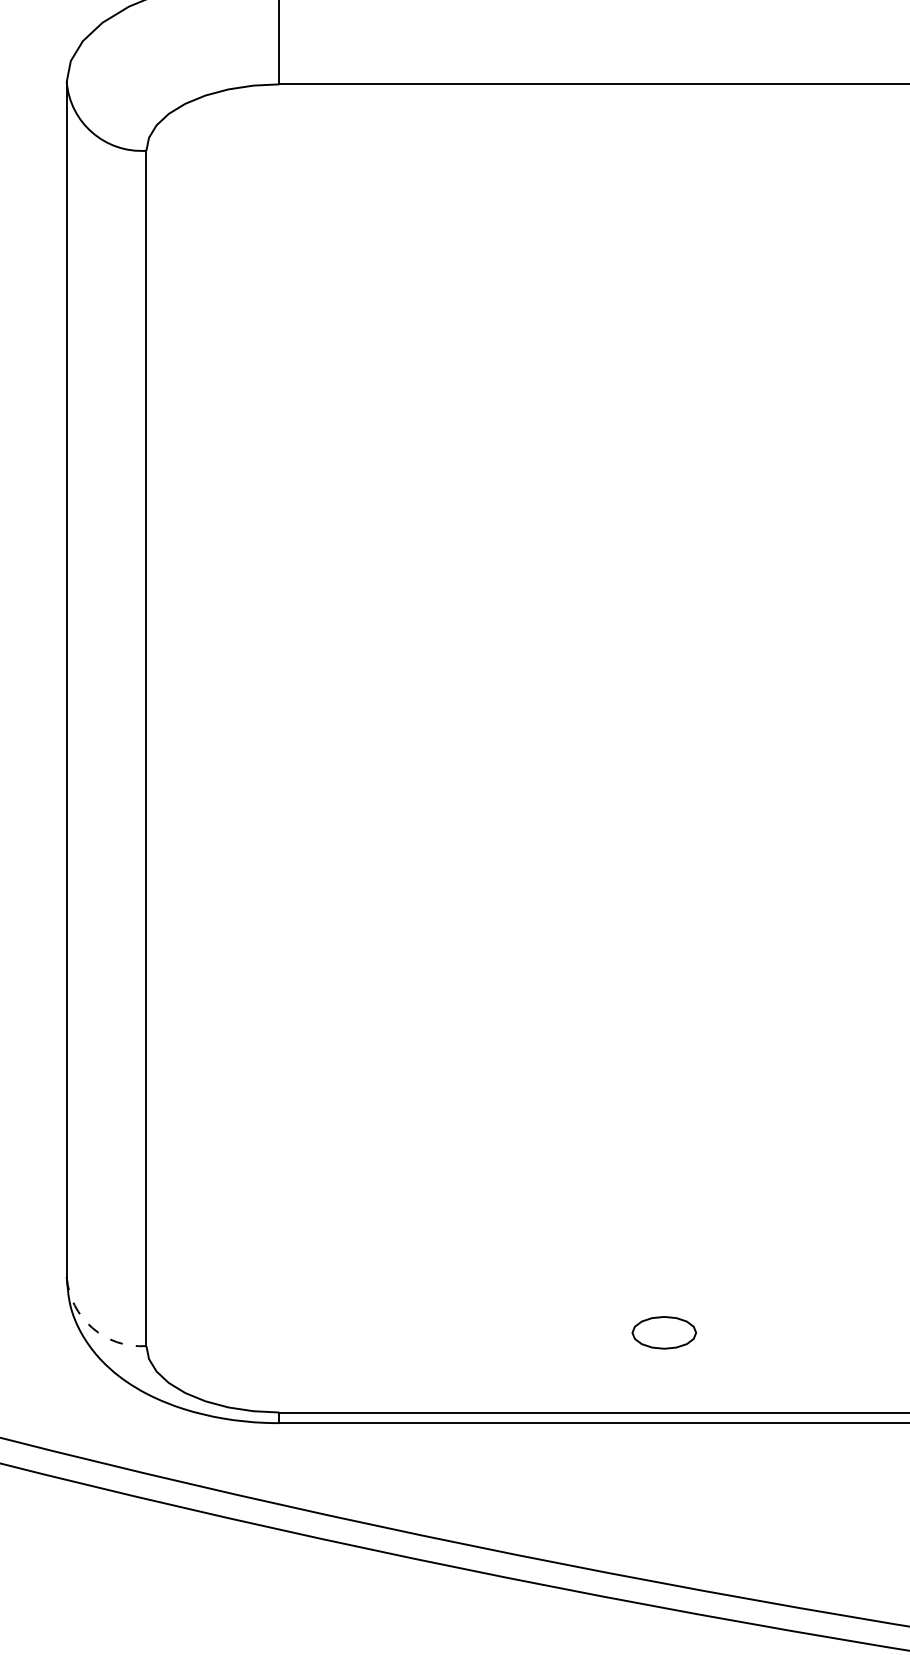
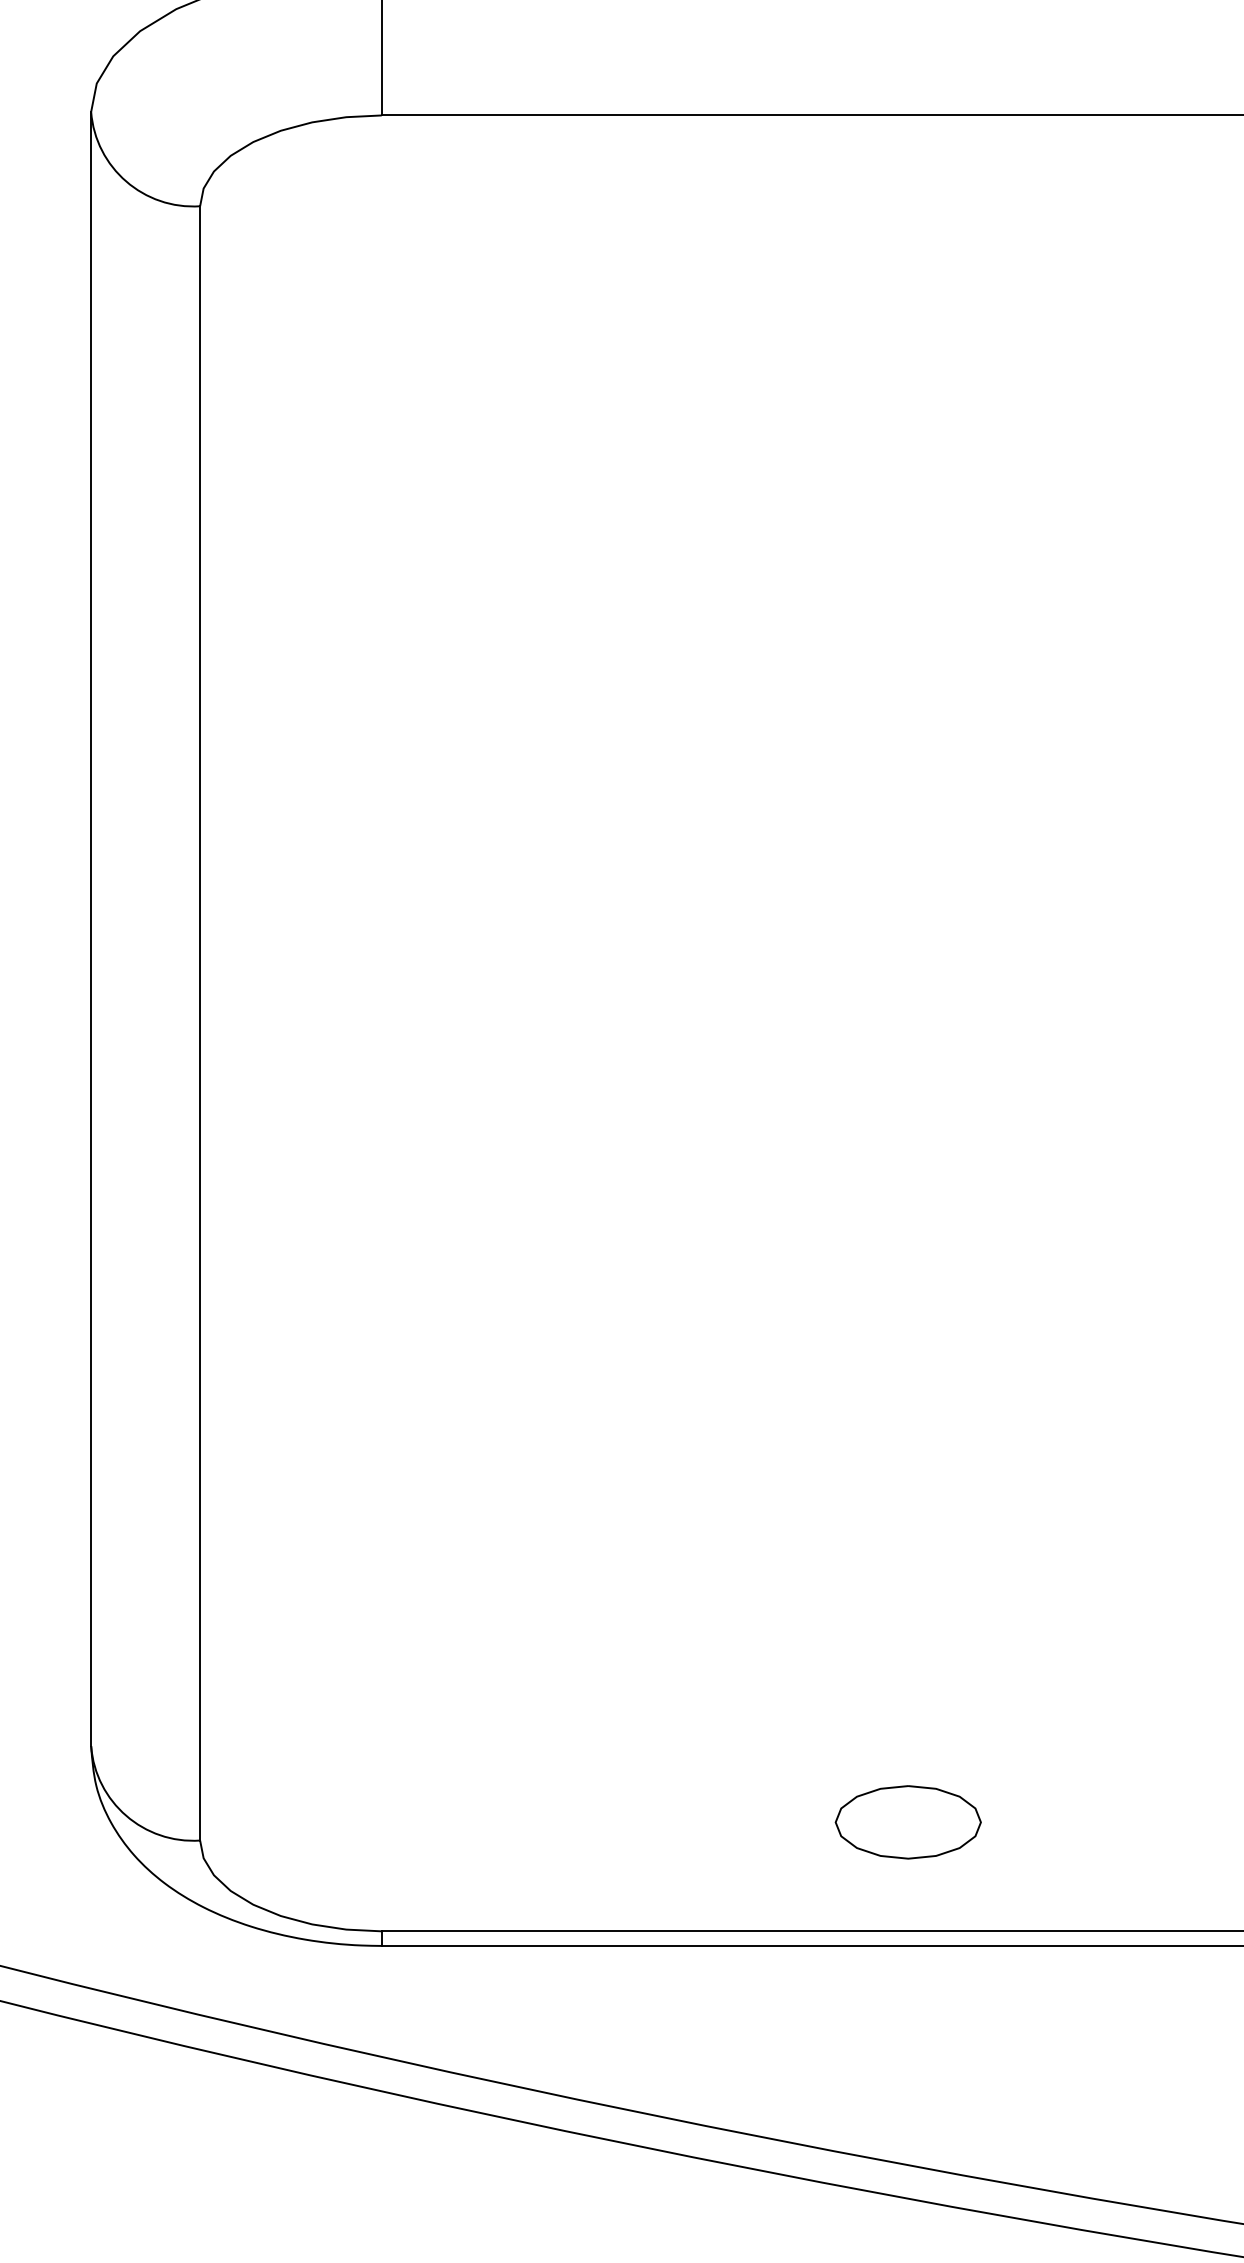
arc: (92, 1327) -> (126, 1815), dashed -> solid
part: (663, 1332) -> (907, 1822), size x1.67

